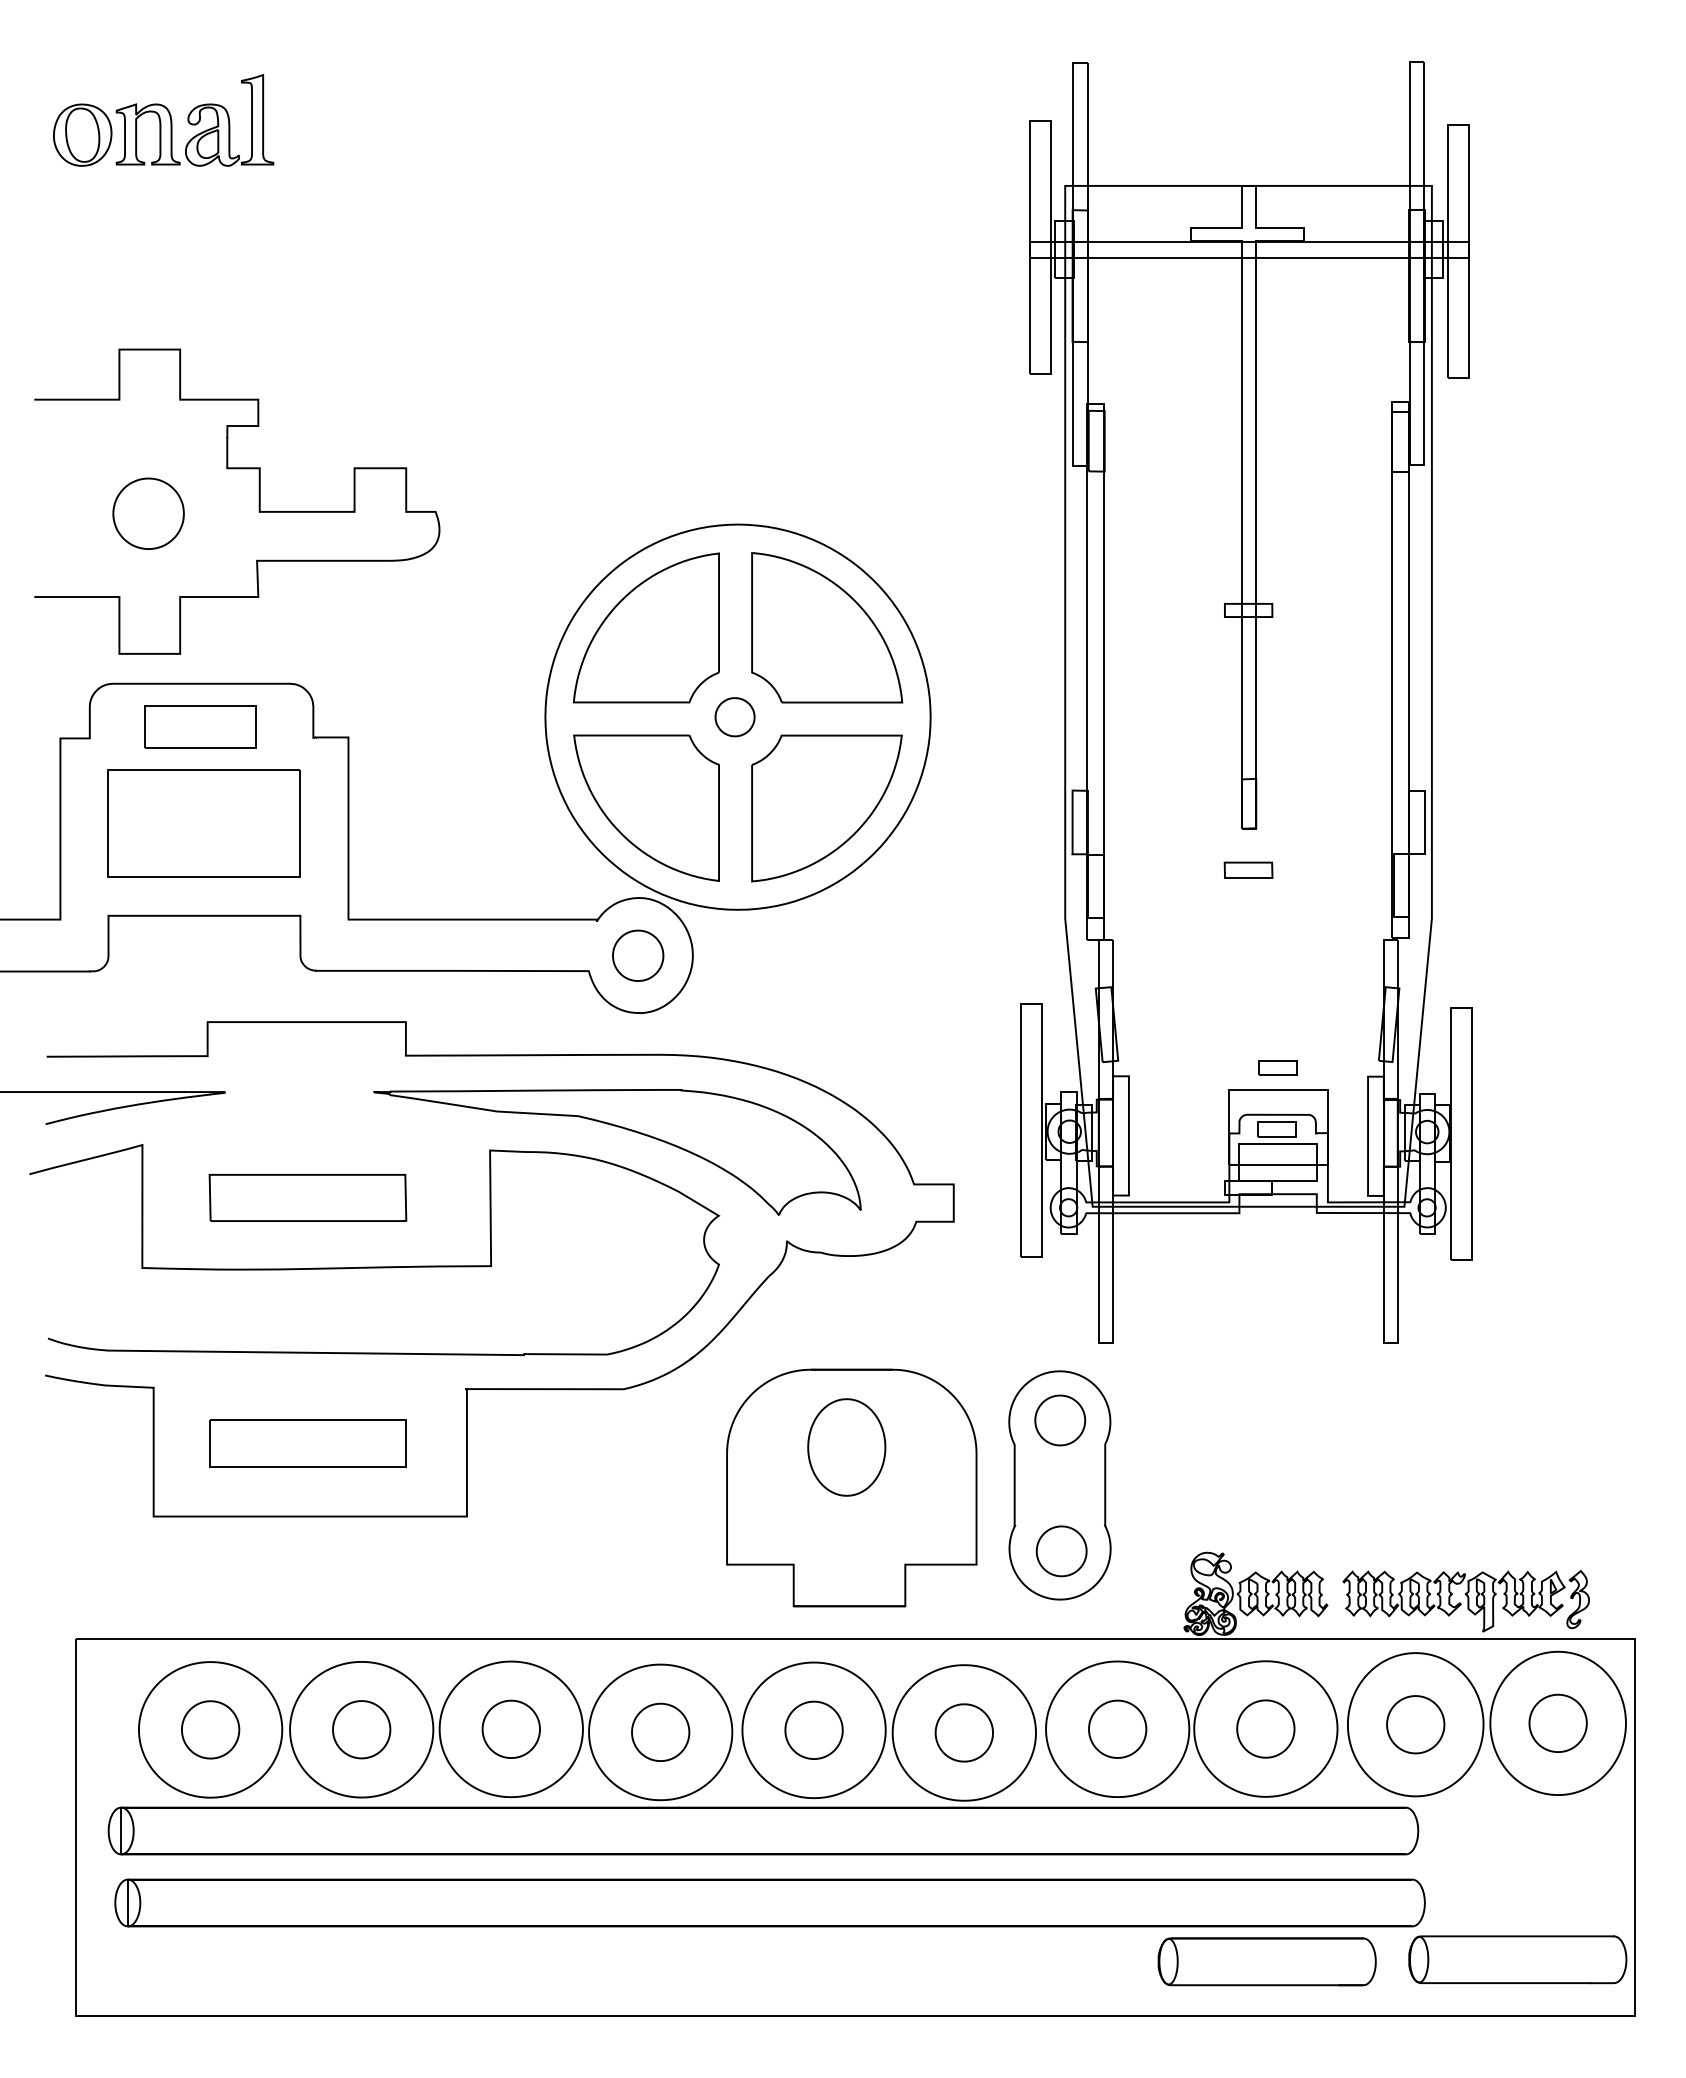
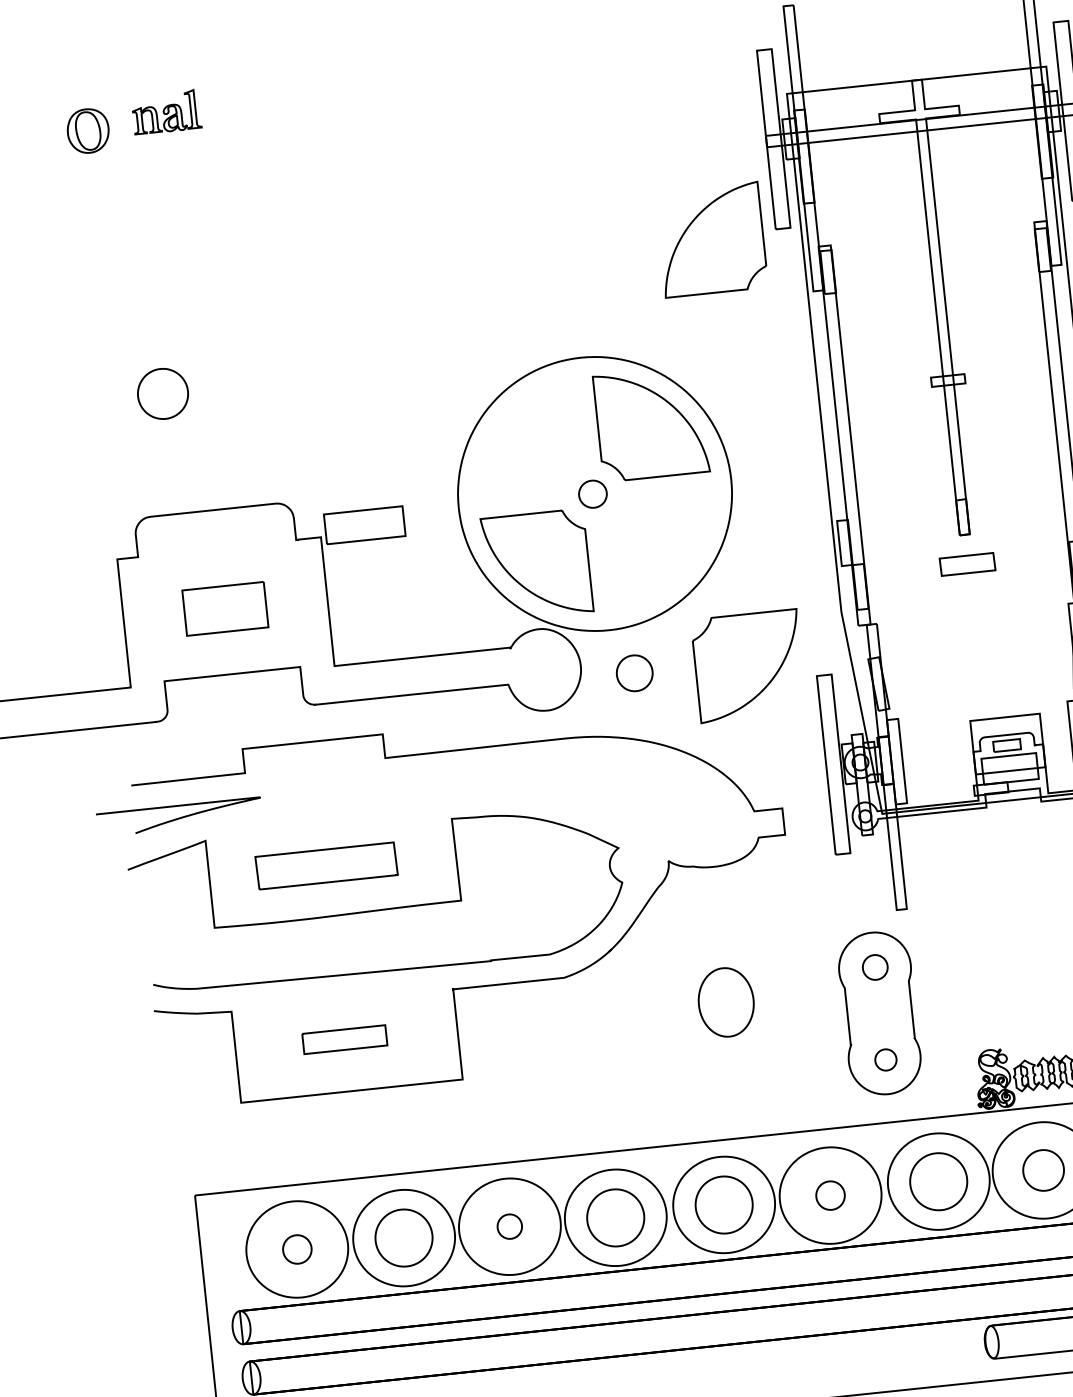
part: (194, 120) -> (166, 112), size x0.6
curve: (258, 501) -> (239, 377), removed
part: (645, 627) -> (710, 239), moved
part: (200, 726) -> (364, 524), moved
part: (826, 808) -> (748, 666), moved
part: (203, 823) -> (224, 608), size x0.6
part: (1248, 869) -> (967, 563), size x1.6
part: (638, 955) -> (634, 673), moved
part: (1277, 1067) -> (1002, 701), removed
part: (624, 1129) -> (545, 794), removed
part: (1060, 1420) -> (875, 967), size x0.7
part: (307, 1443) -> (344, 1039), size x0.6
part: (851, 1487) -> (732, 1030), removed
part: (1061, 1551) -> (885, 1060), size x0.6
part: (510, 1728) -> (509, 1226), size x0.6
part: (1117, 1728) -> (938, 1181), size x1.4
part: (210, 1729) -> (297, 1249), size x0.7
part: (361, 1729) -> (403, 1237), size x1.4
part: (813, 1729) -> (723, 1204), size x1.4
part: (660, 1731) -> (615, 1217), size x1.4
part: (963, 1732) -> (829, 1195), size x0.7

